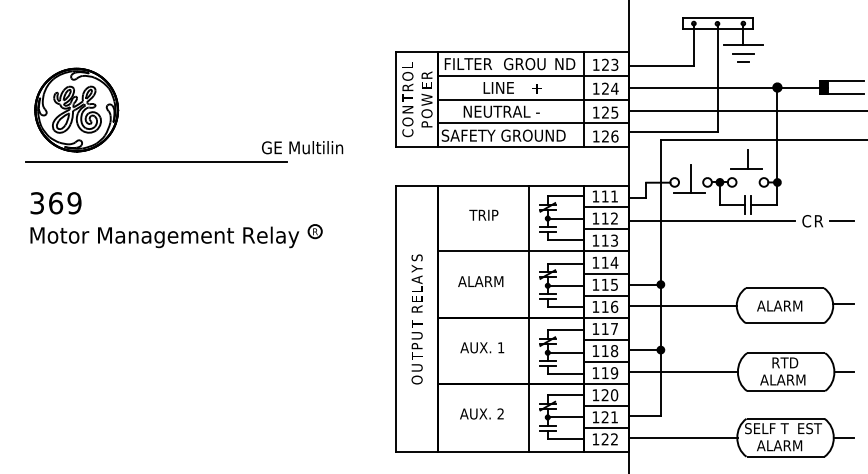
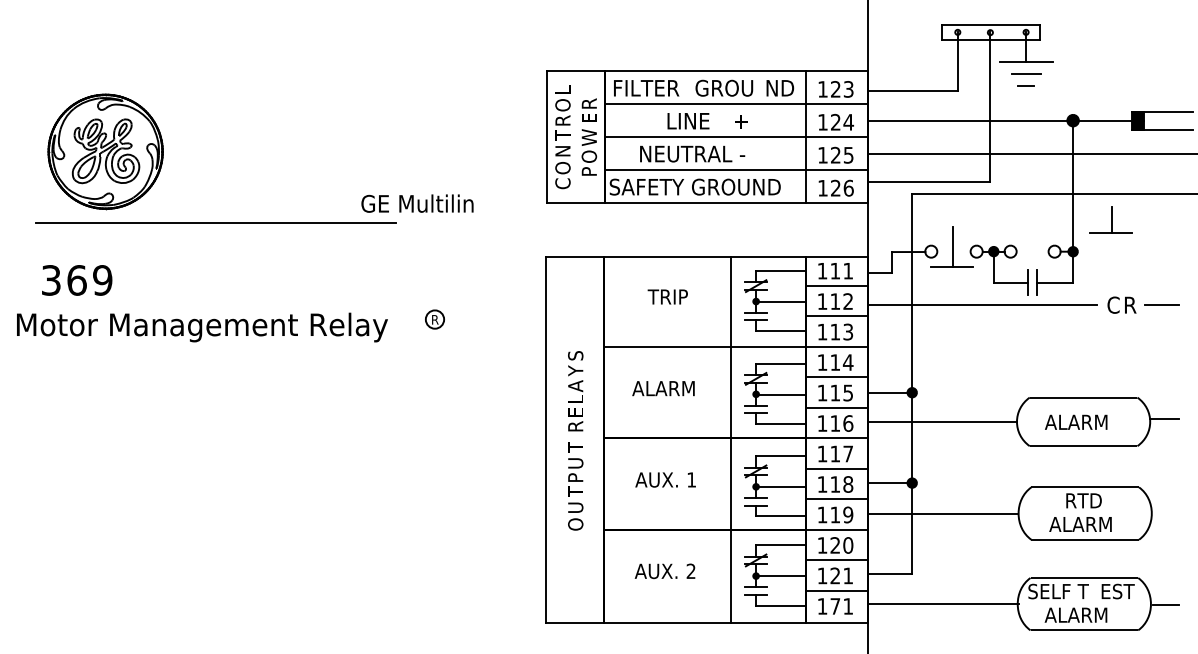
part: (746, 159) -> (1110, 219), moved
text: (164, 237) -> (202, 327), moved
line: (844, 372) -> (1165, 513), removed
text: (609, 439) -> (841, 606), 122 -> 171

